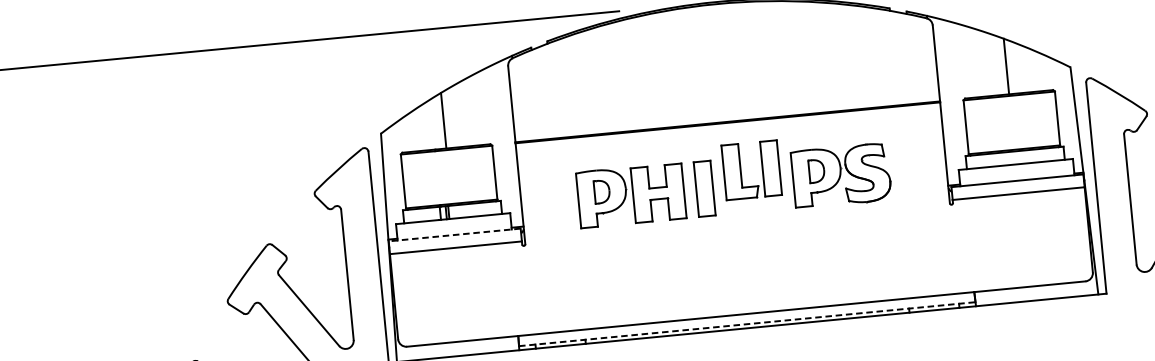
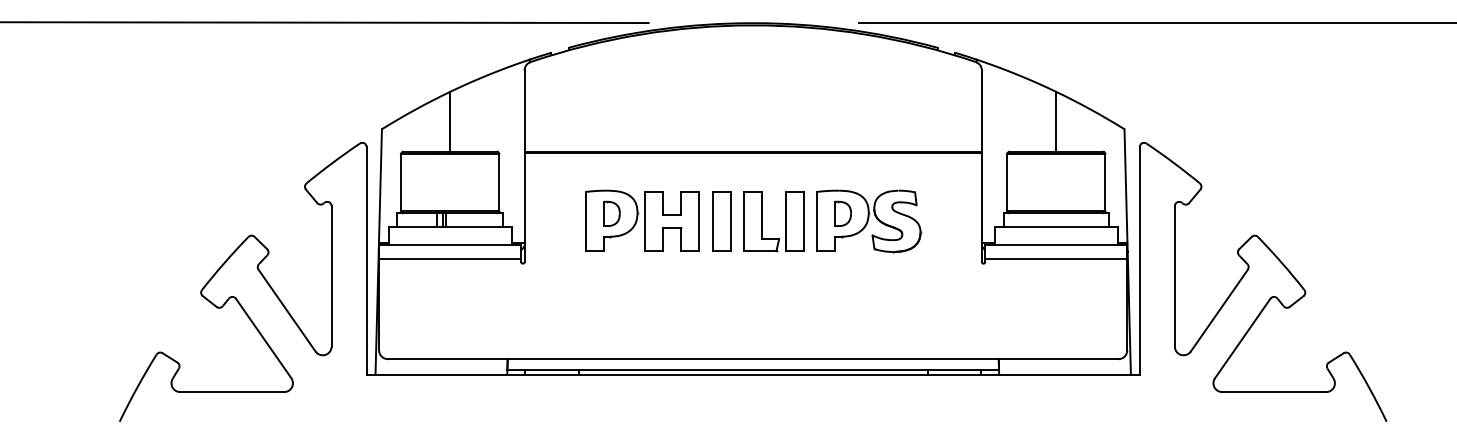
part: (741, 171) -> (762, 221), moved
line: (454, 234) -> (449, 244), dashed -> solid
line: (747, 324) -> (753, 370), dashed -> solid

